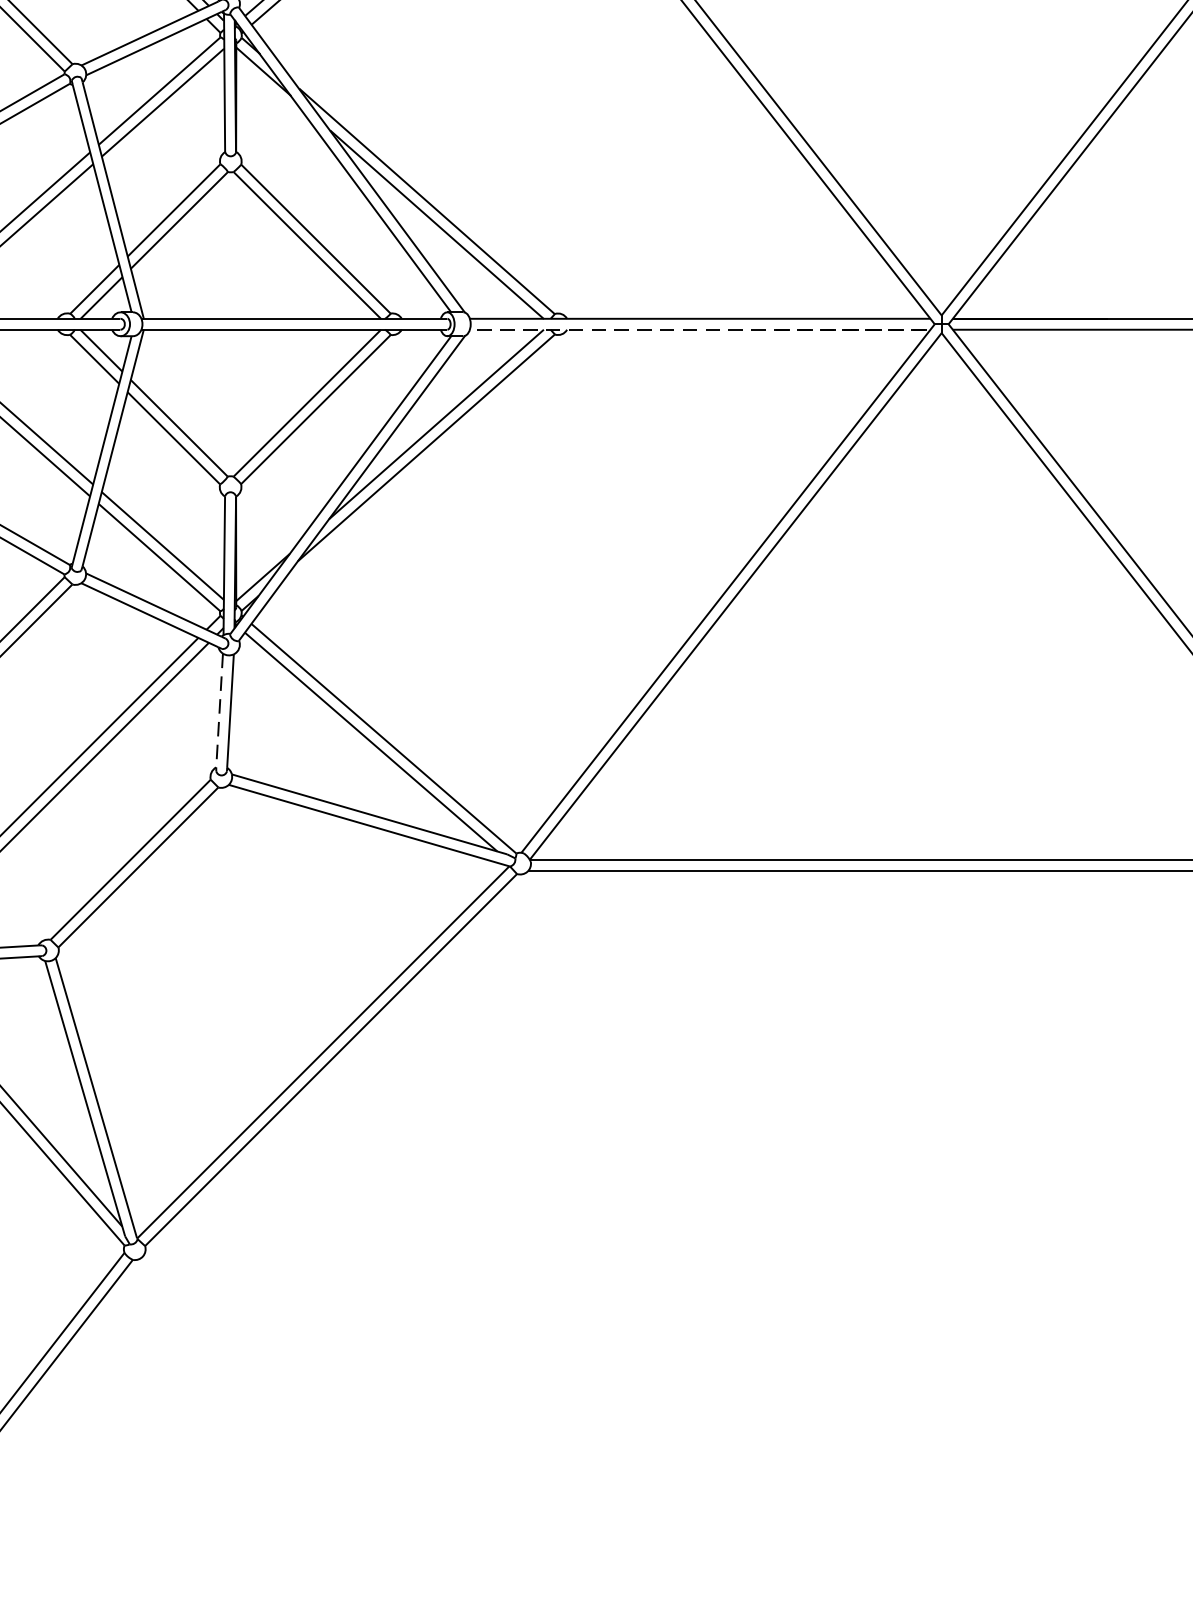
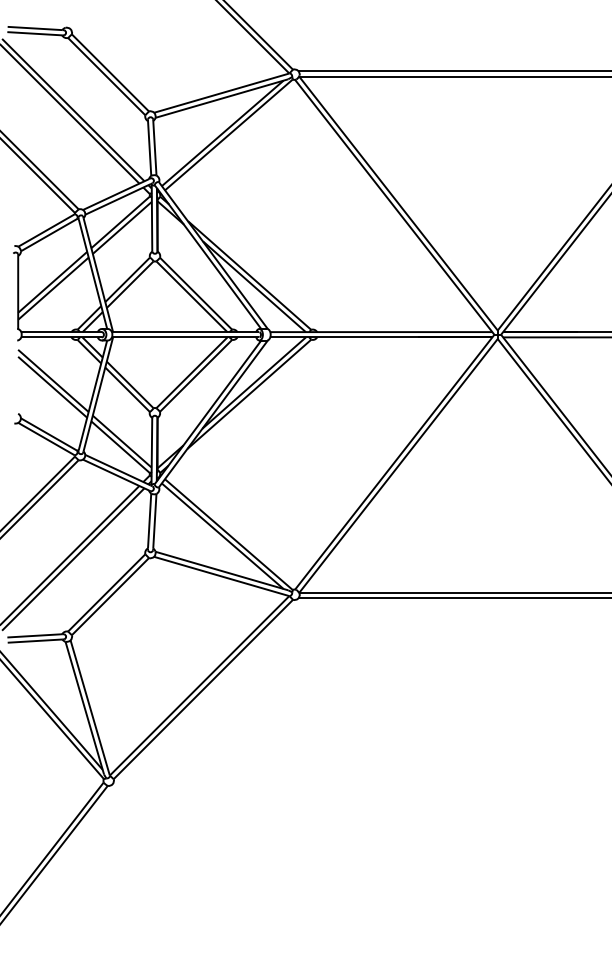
line: (777, 329) -> (418, 337), dashed -> solid
line: (219, 711) -> (149, 521), dashed -> solid

